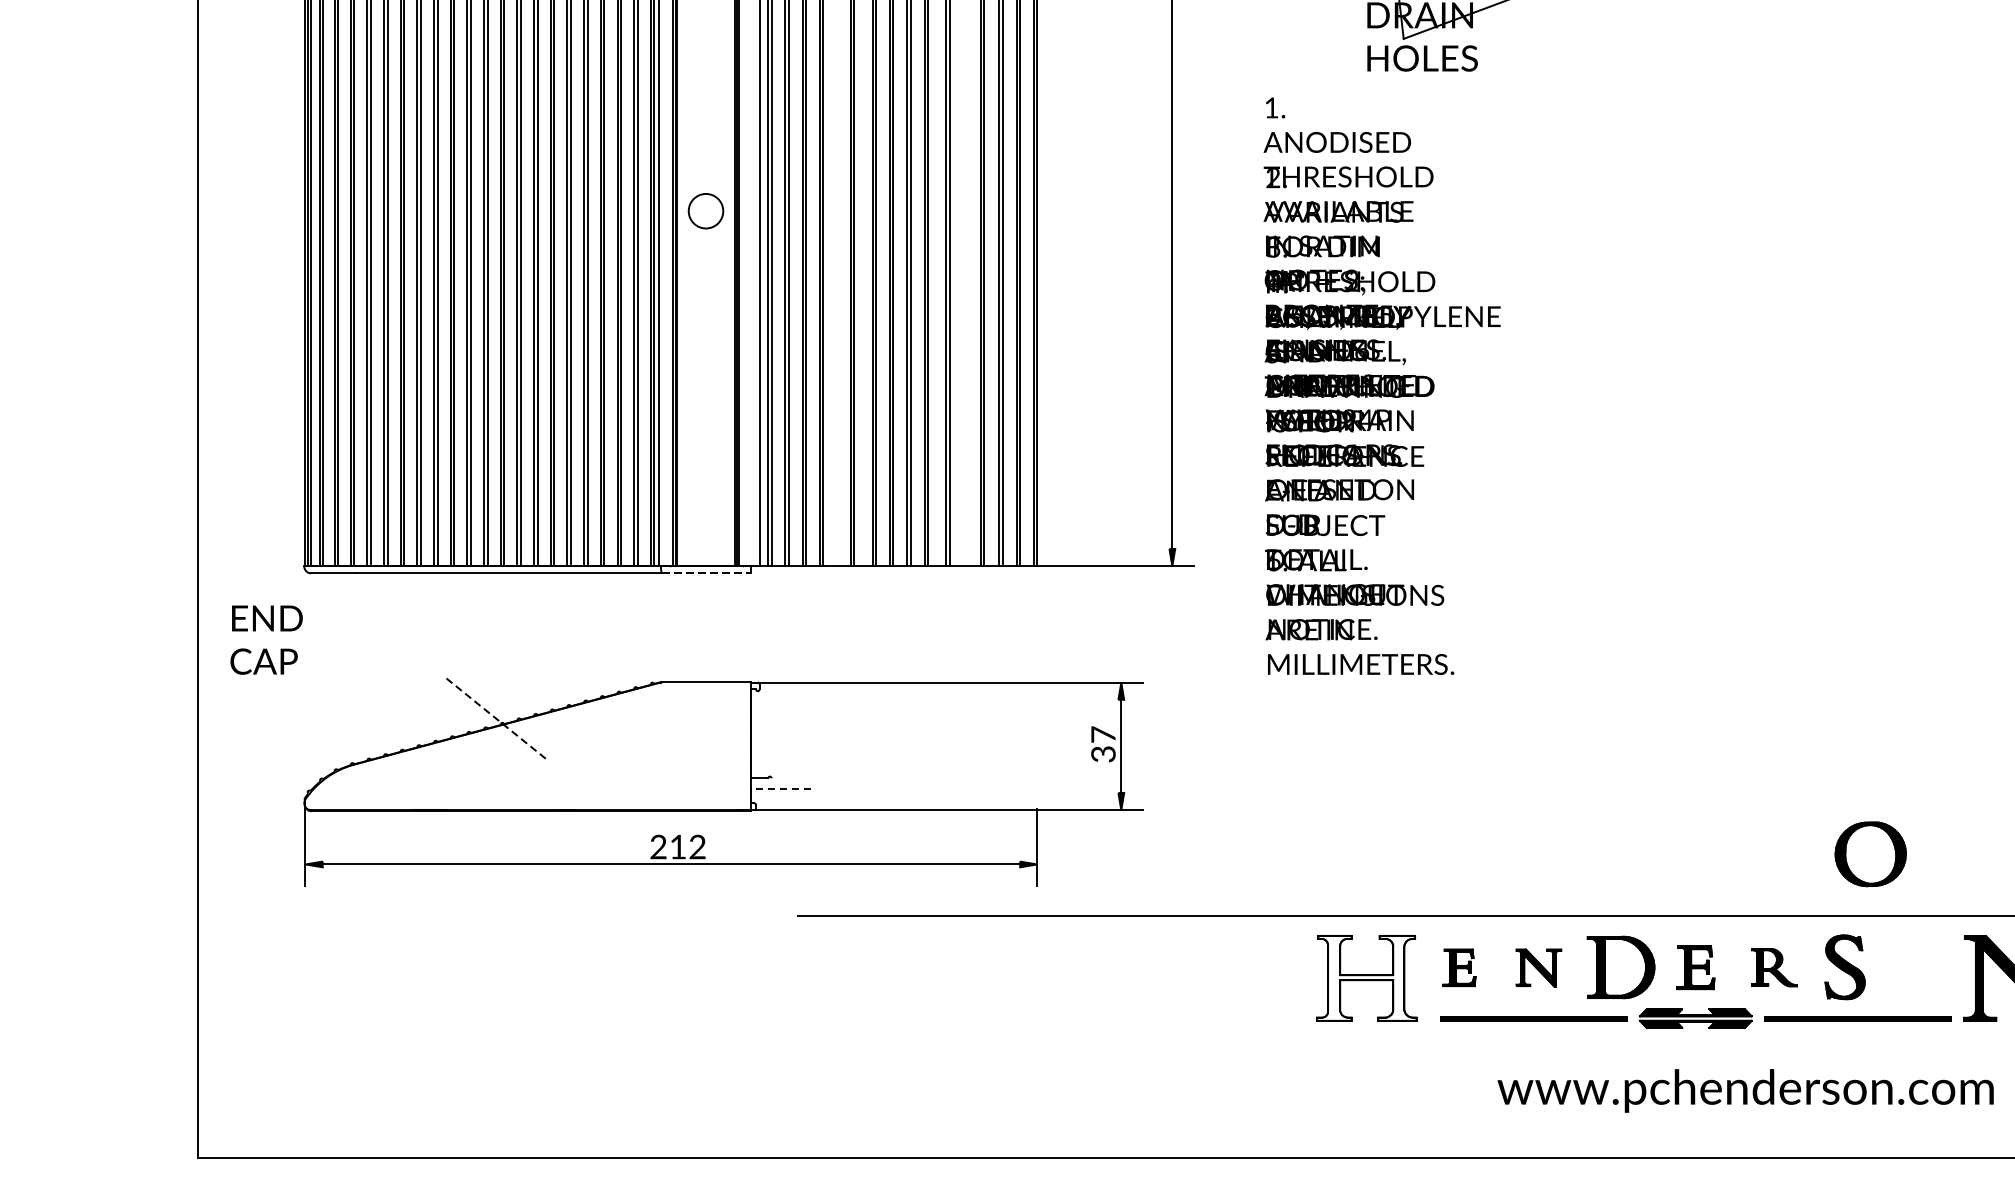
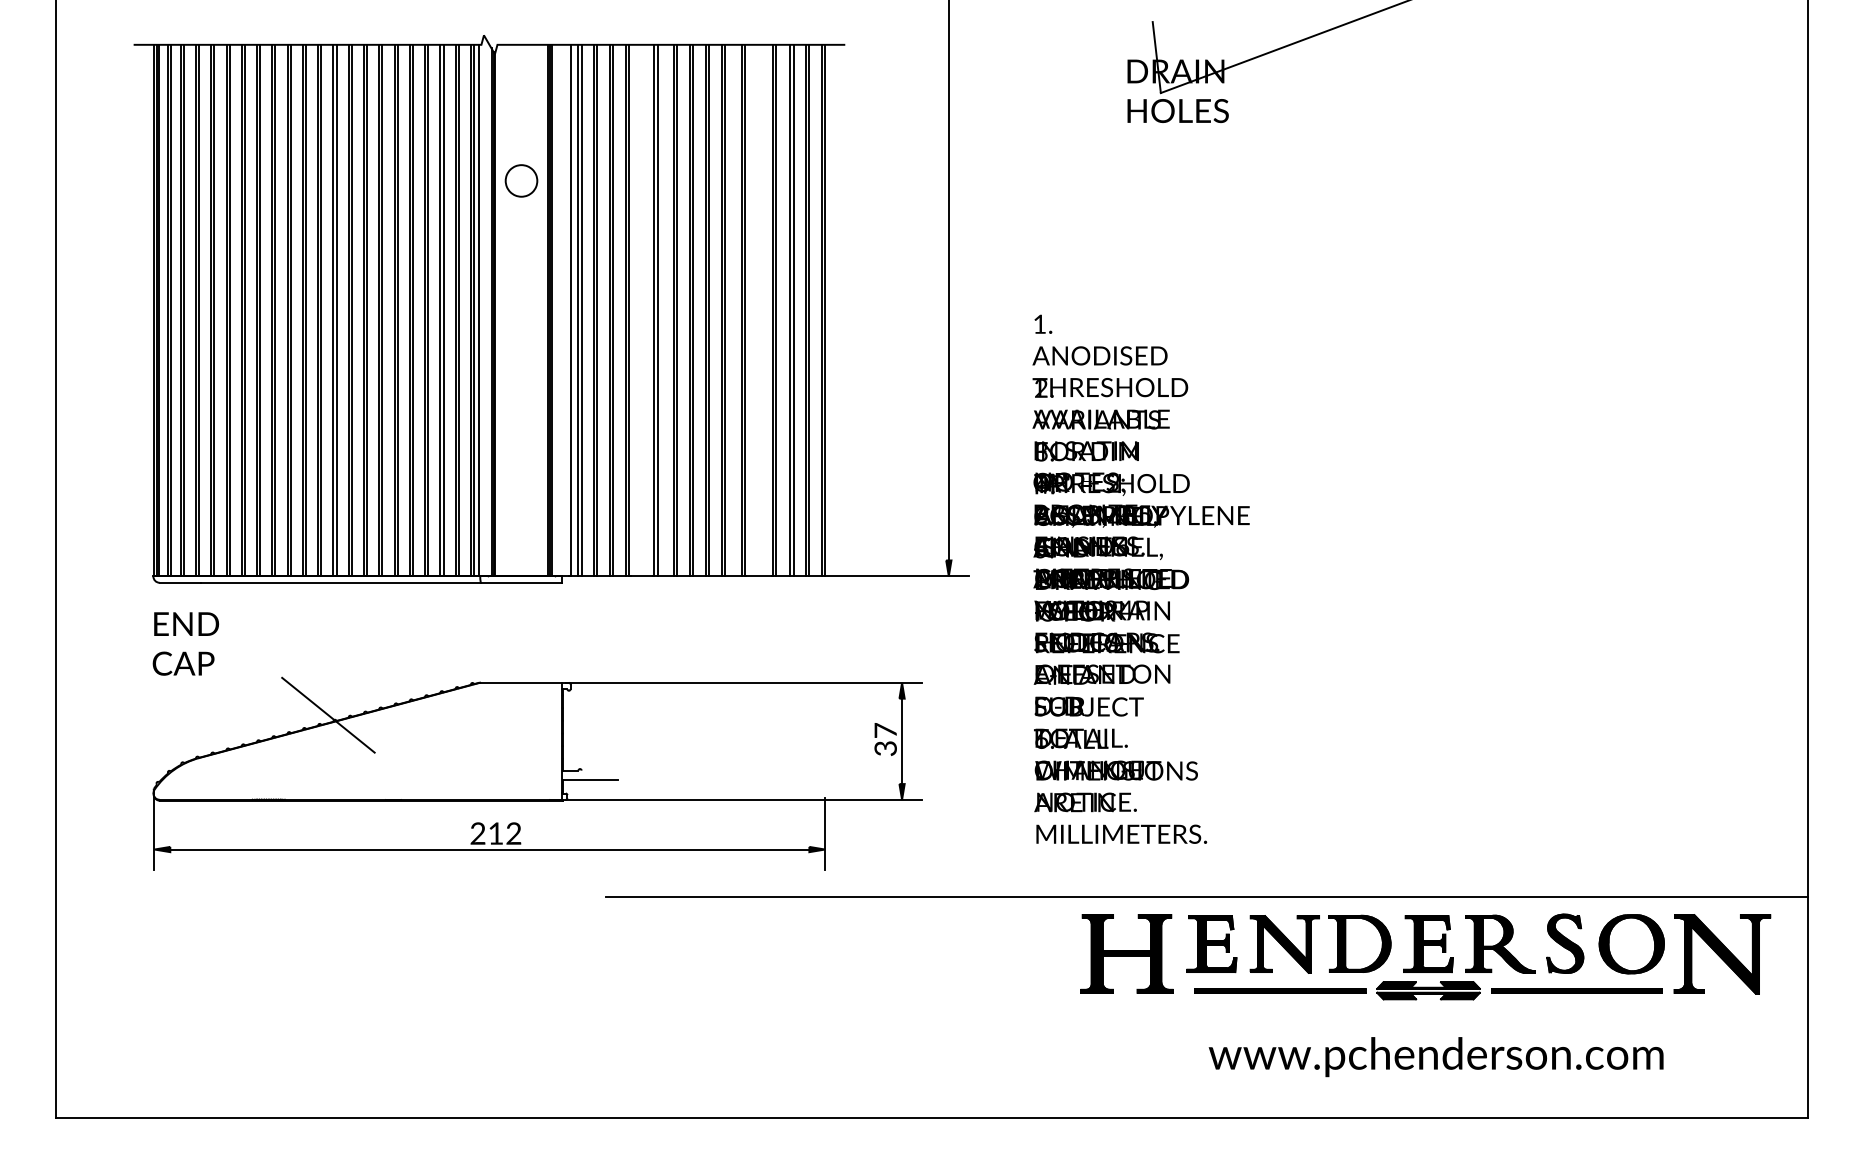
part: (705, 210) -> (521, 180), moved
text: (1381, 385) -> (1140, 578), moved
line: (705, 573) -> (521, 582), dashed -> solid
text: (266, 639) -> (185, 643), moved
line: (495, 717) -> (328, 714), dashed -> solid
line: (781, 789) -> (590, 780), dashed -> solid
part: (1870, 854) -> (1631, 944), moved
part: (1774, 967) -> (1500, 943), size x1.67
part: (1458, 968) -> (1211, 944), size x1.67
part: (1538, 968) -> (1284, 944), size x1.67
part: (1695, 968) -> (1428, 944), size x1.43
fill: (1366, 977) -> (1126, 953), added
text: (1744, 1091) -> (1435, 1057), moved

